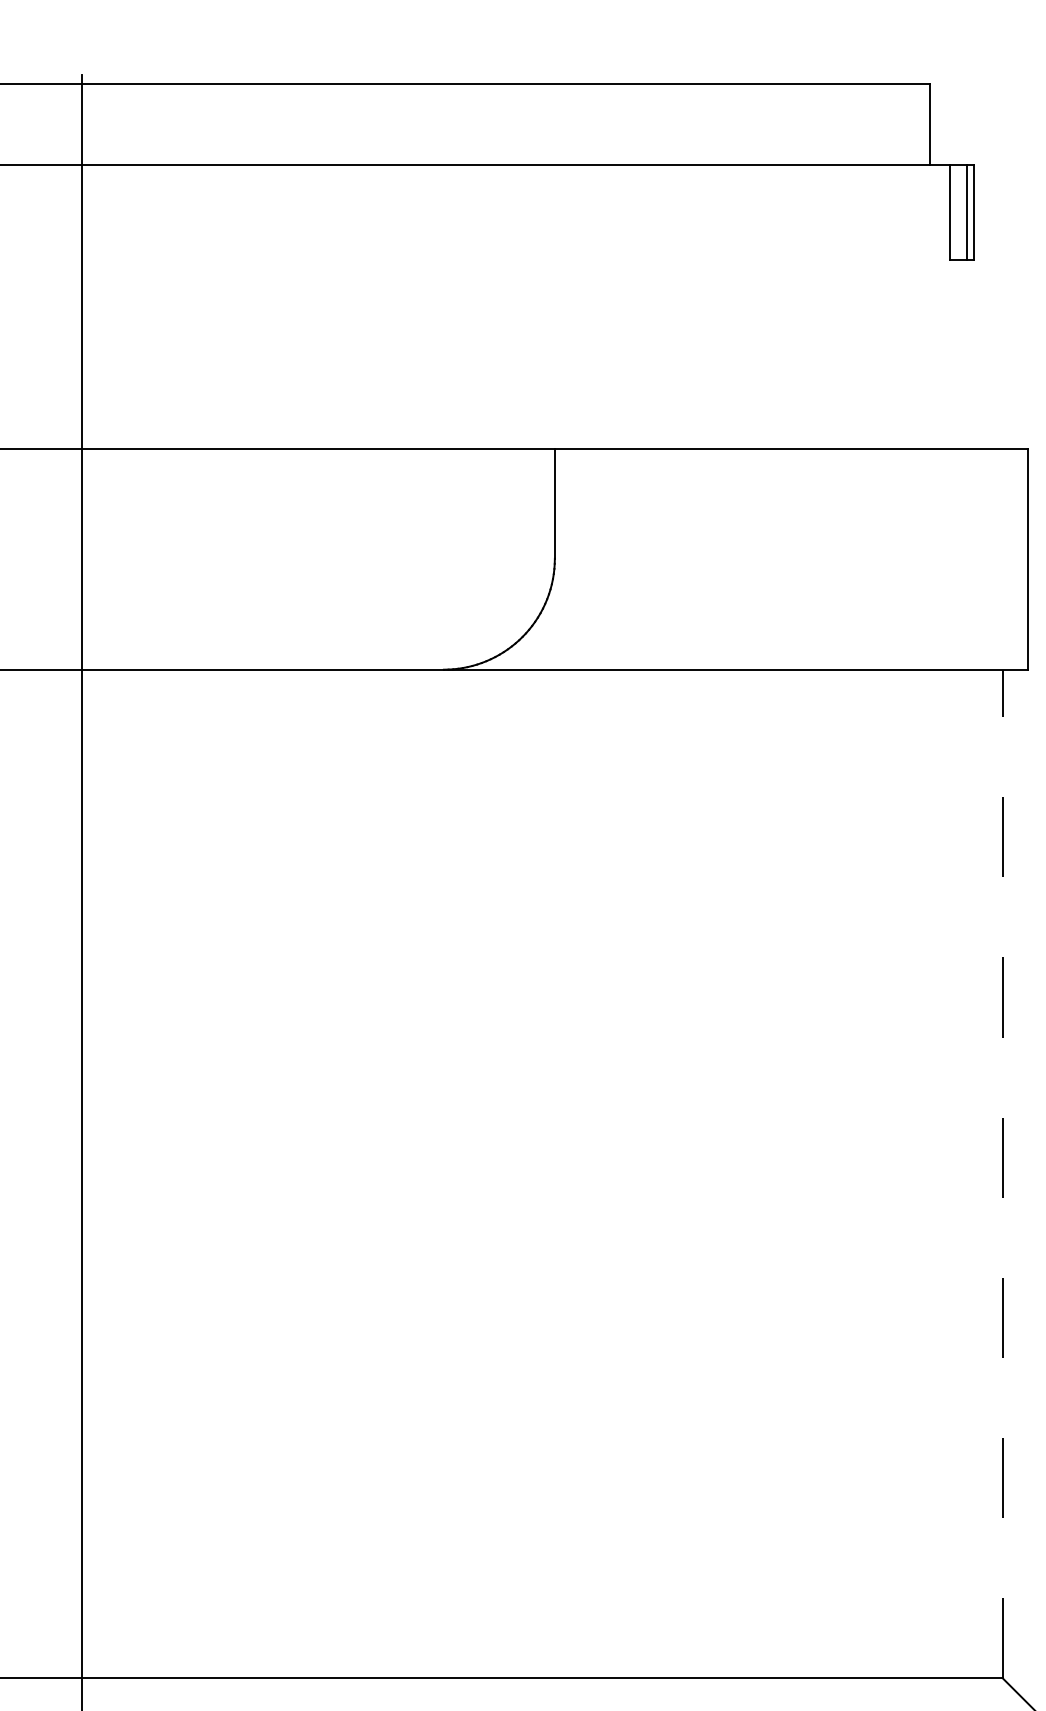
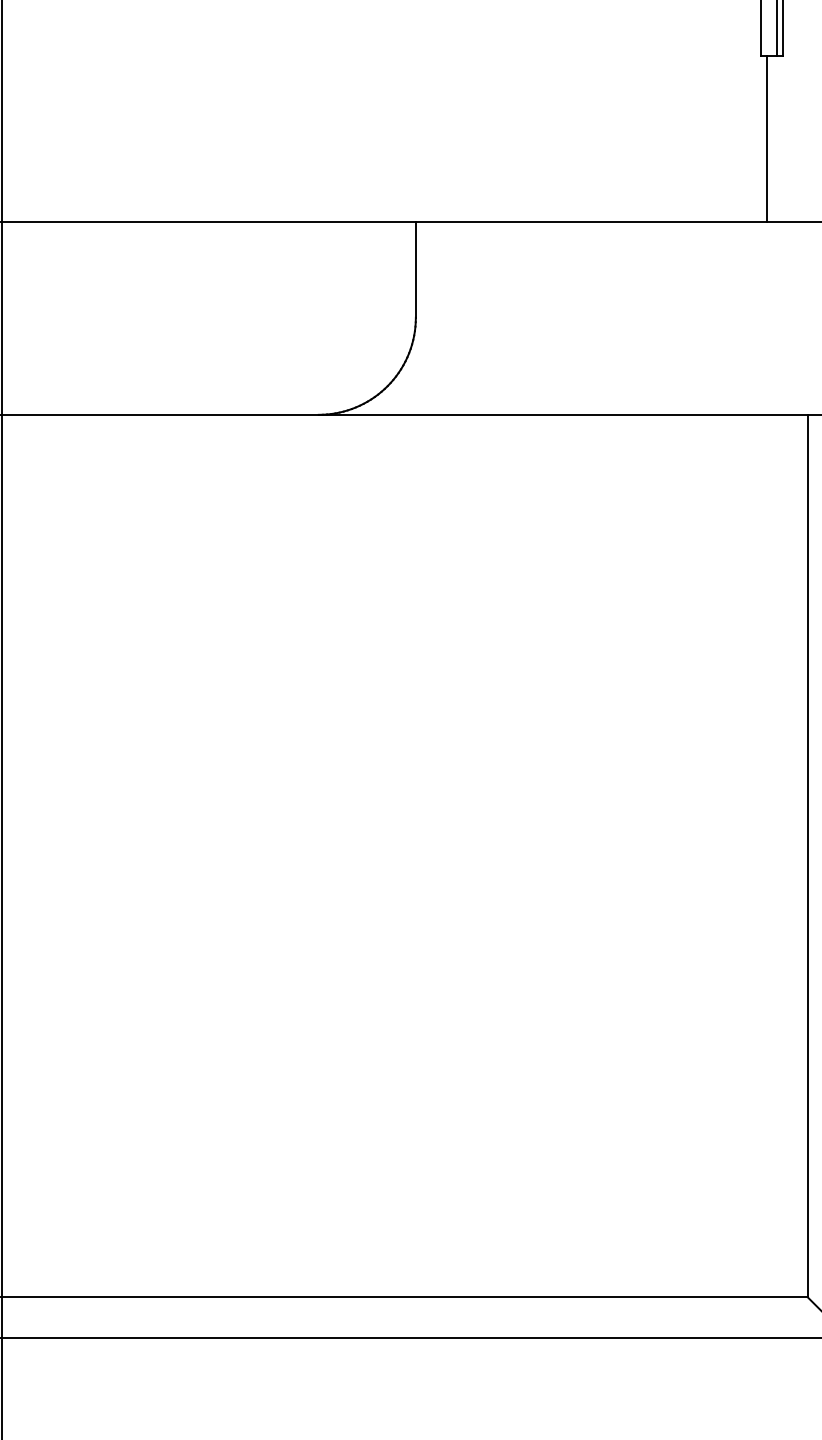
line: (956, 354) -> (767, 139), added
line: (1002, 1173) -> (807, 855), dashed -> solid

